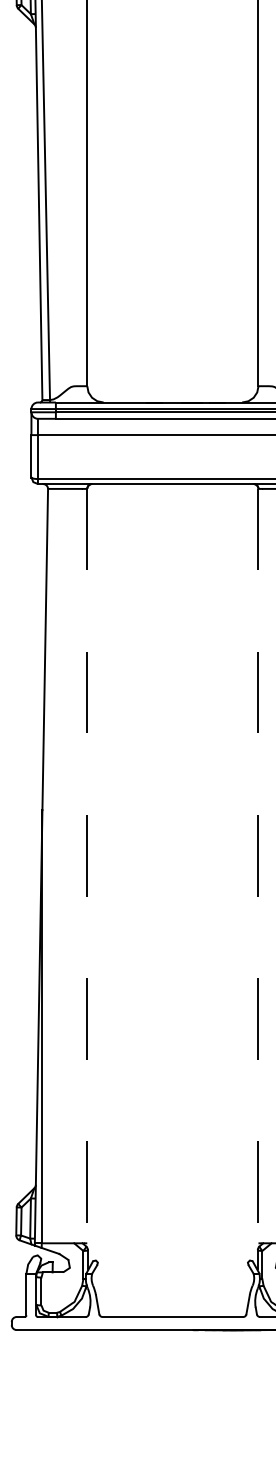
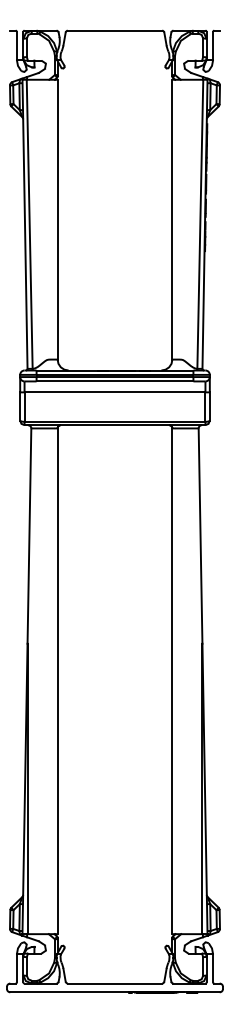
line: (87, 866) -> (57, 681), dashed -> solid
line: (258, 866) -> (172, 681), dashed -> solid

